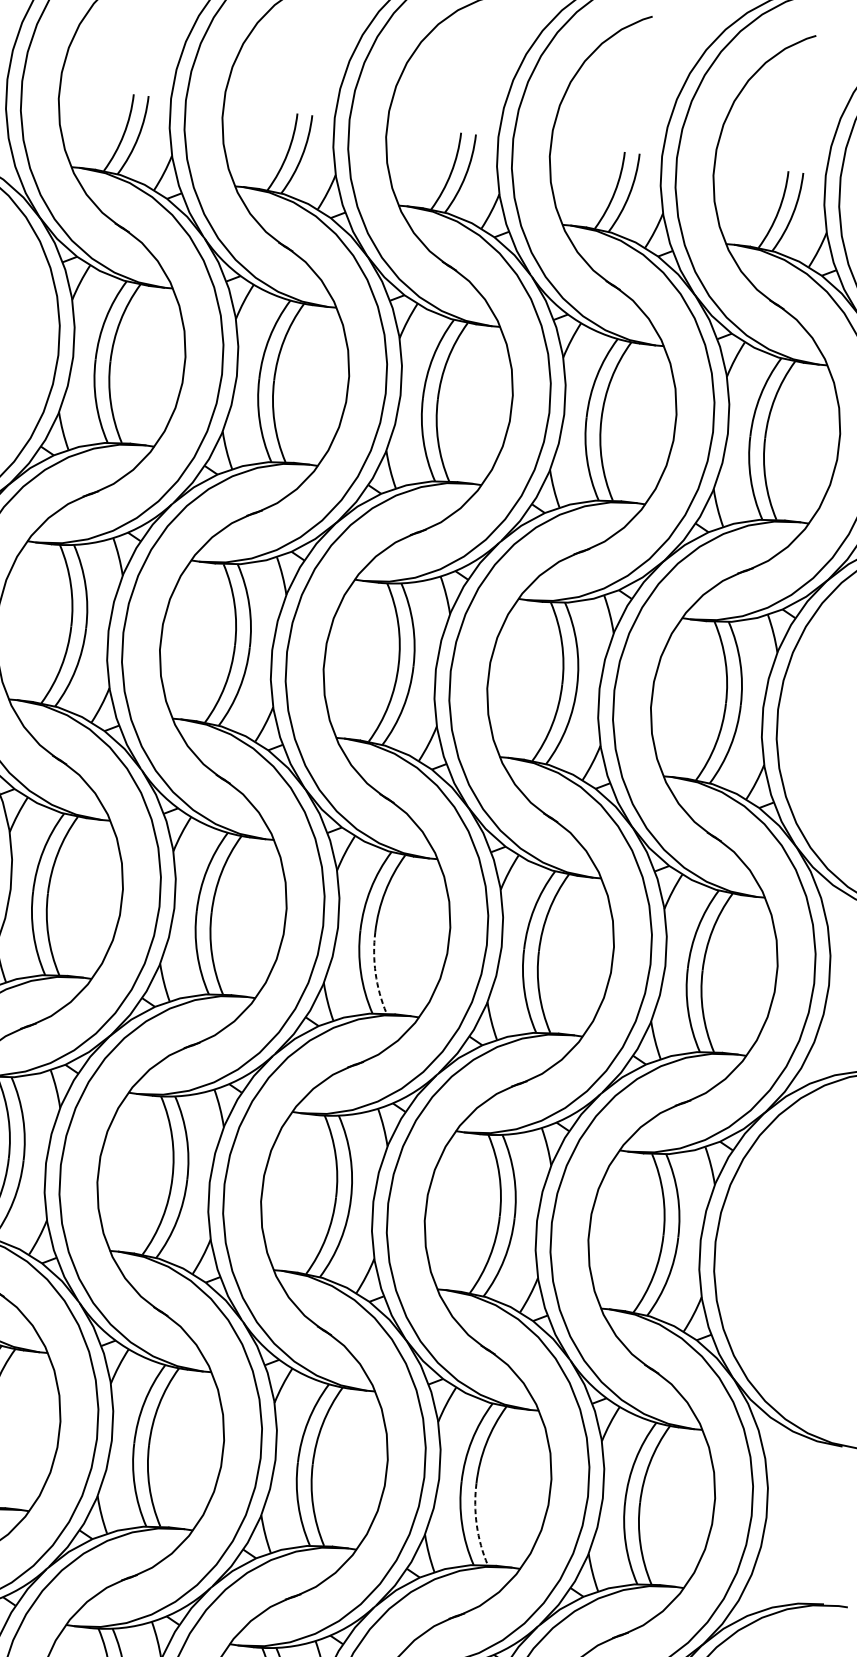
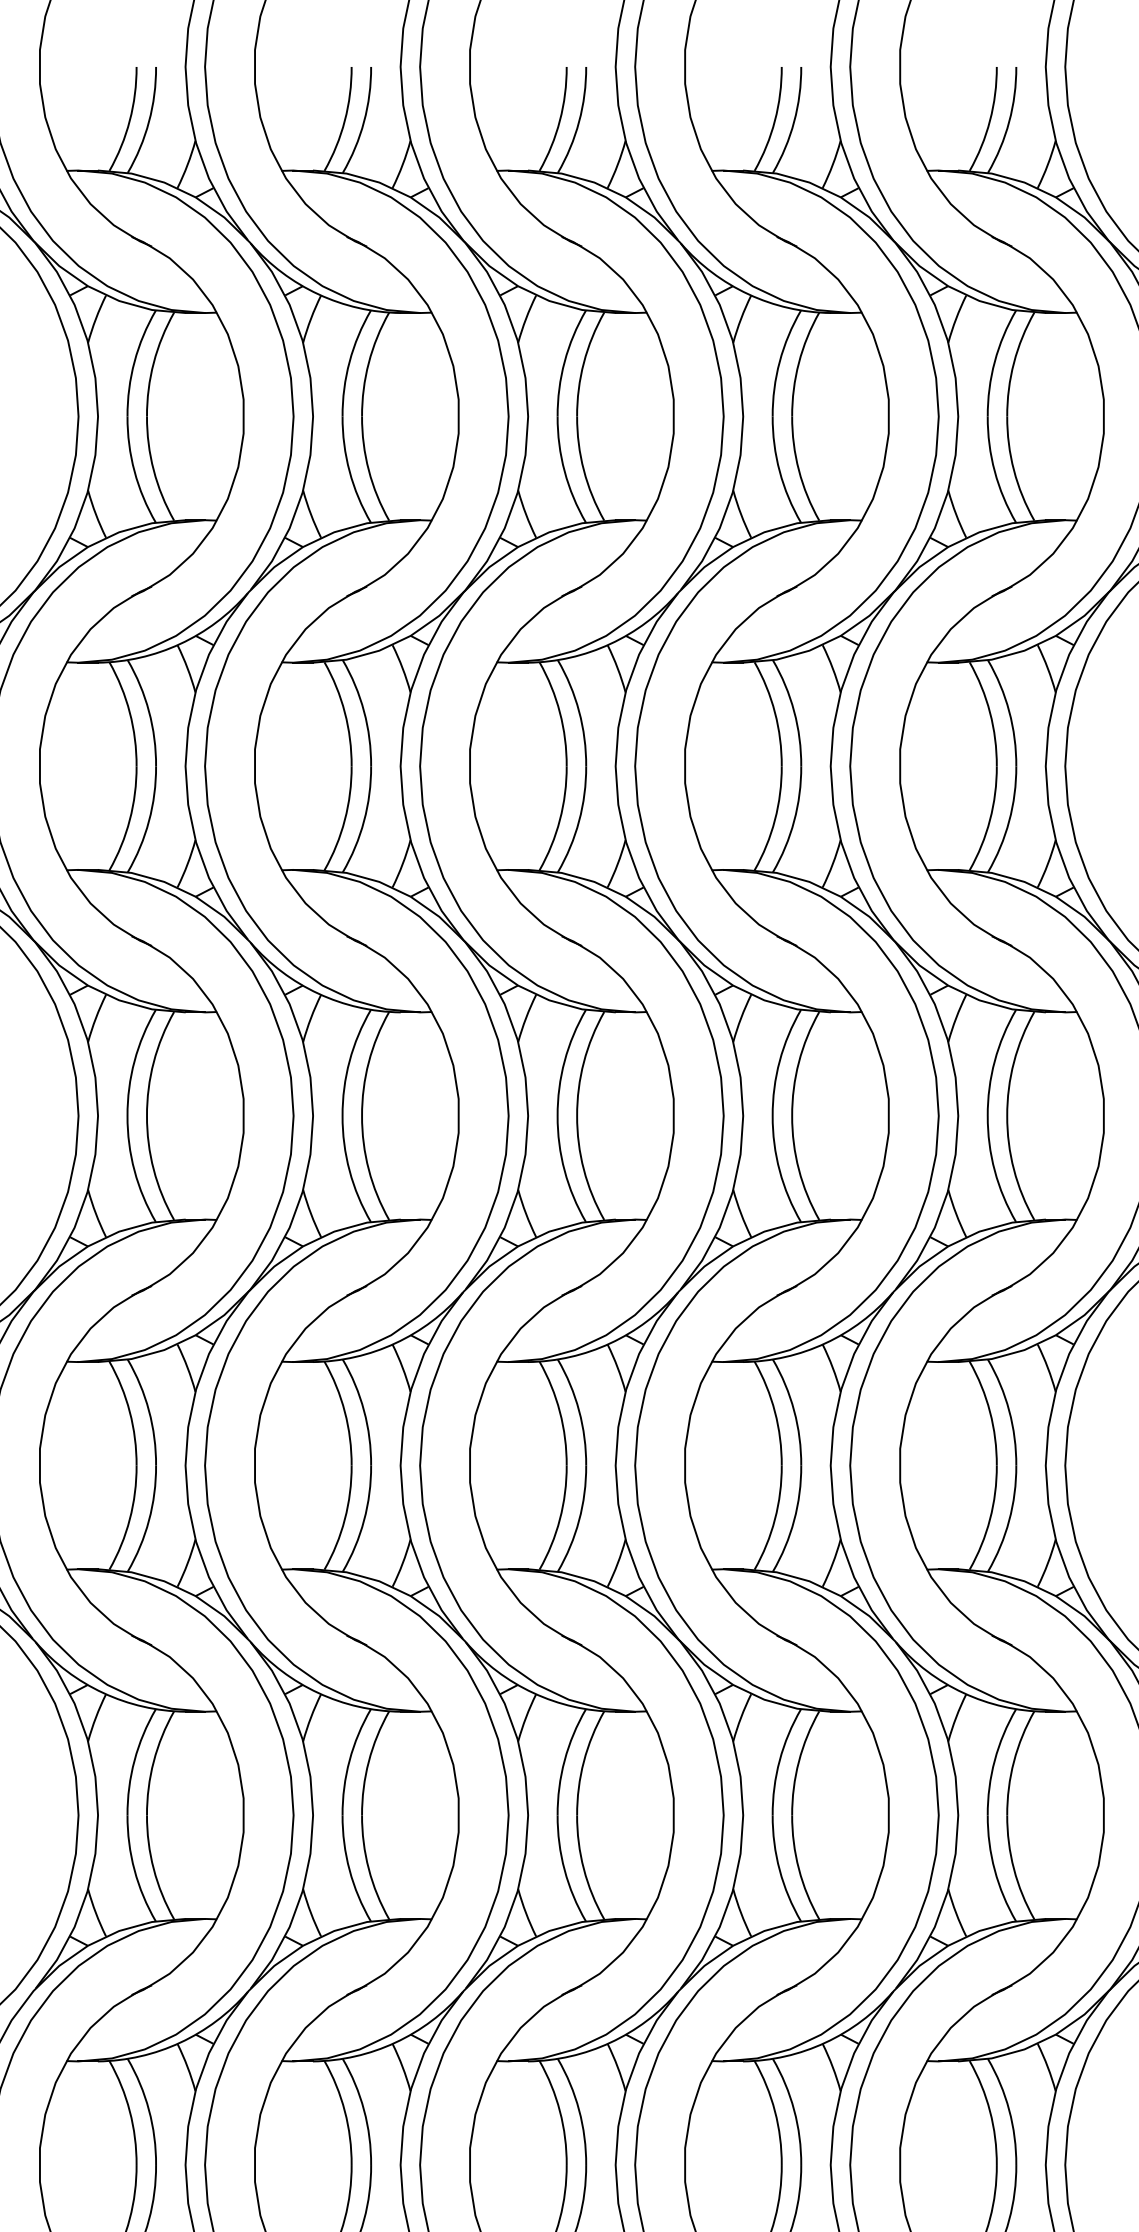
arc: (375, 973) -> (583, 1169), dashed -> solid
arc: (476, 1525) -> (798, 1869), dashed -> solid

